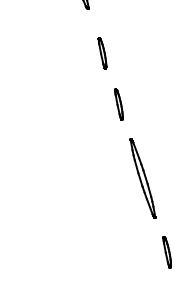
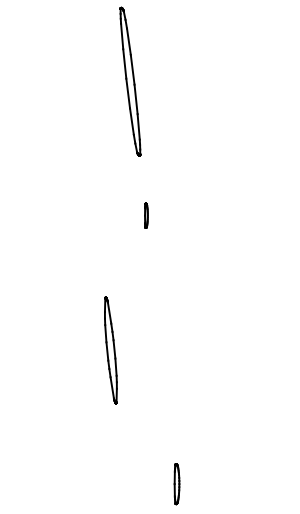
part: (102, 53) -> (146, 215), size x0.6
part: (118, 104) -> (153, 284), removed
part: (142, 178) -> (110, 350), moved

